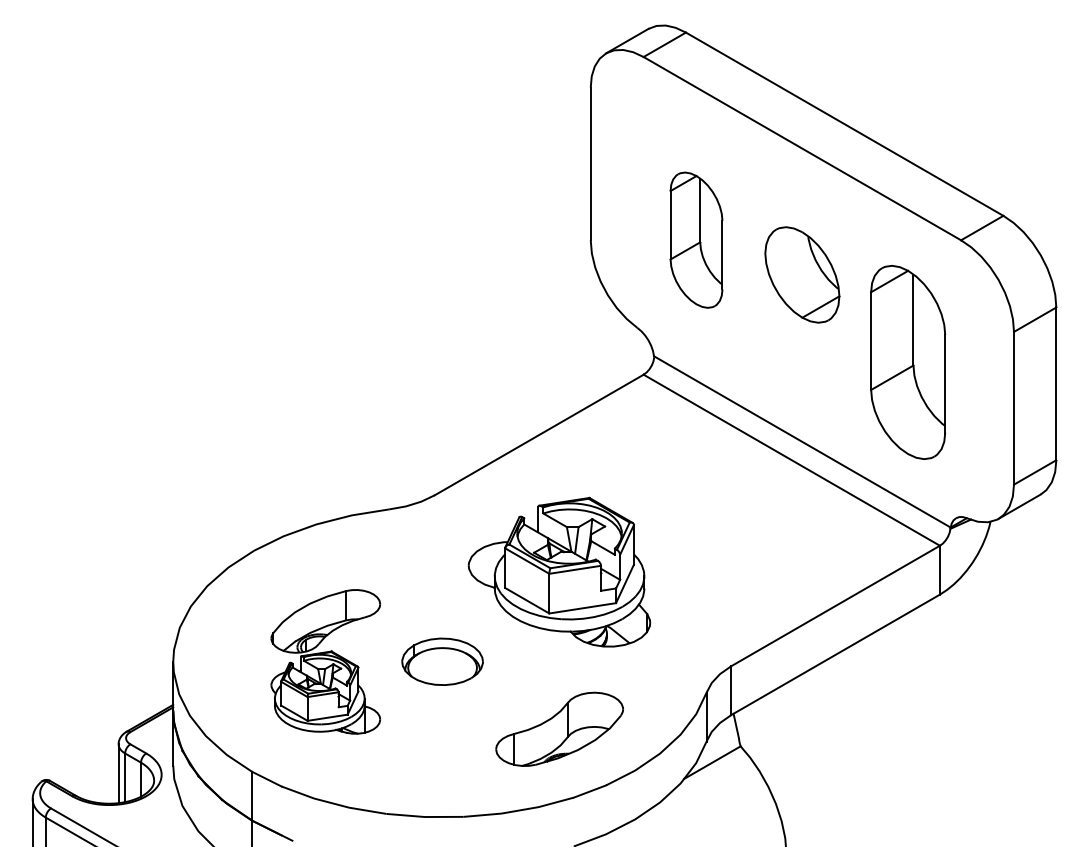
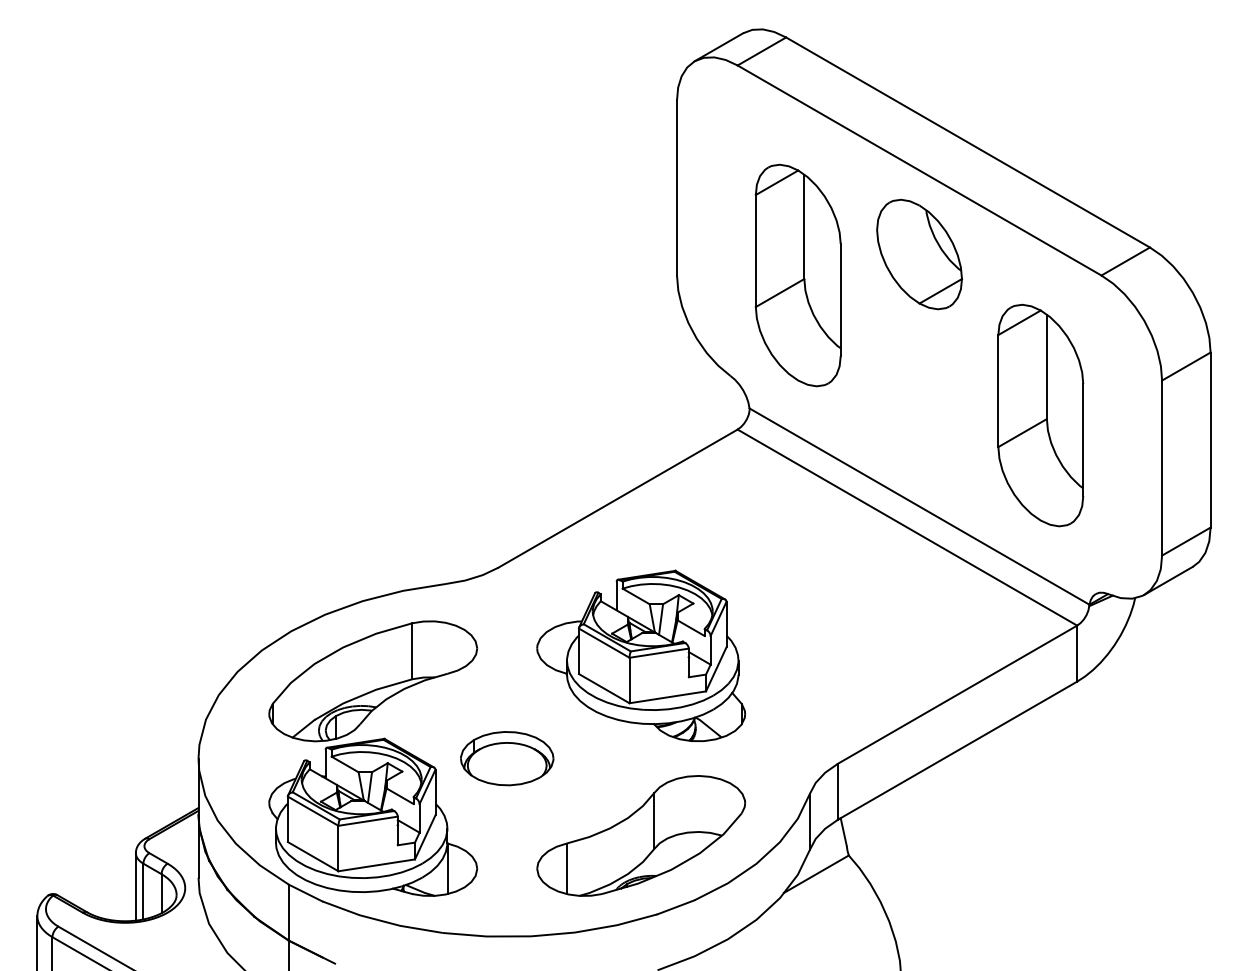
part: (696, 239) -> (798, 274), size x1.43
part: (802, 274) -> (919, 253), moved
part: (325, 661) -> (373, 758), size x1.67
part: (559, 729) -> (641, 836), size x1.43

